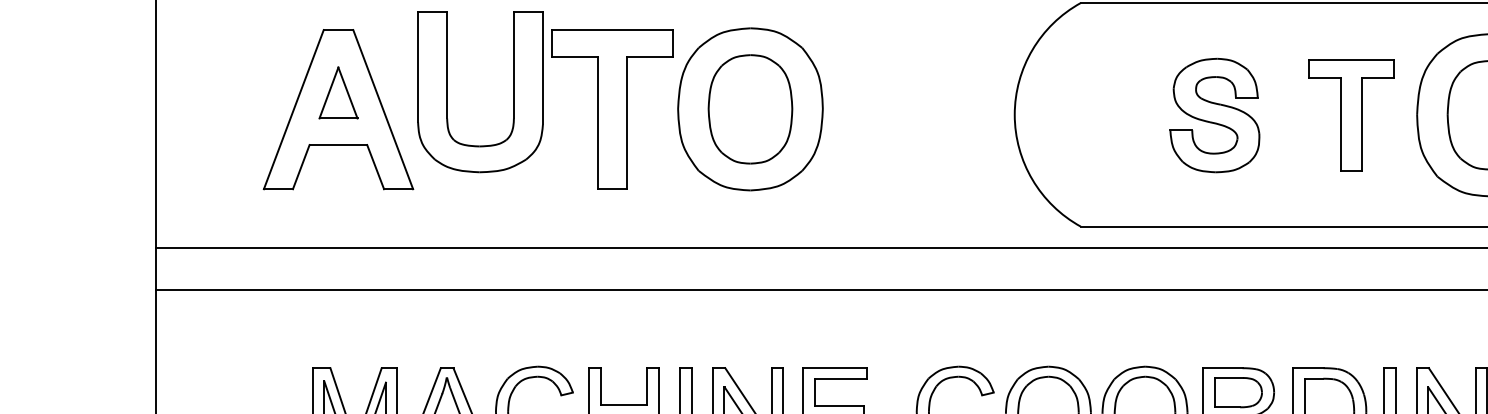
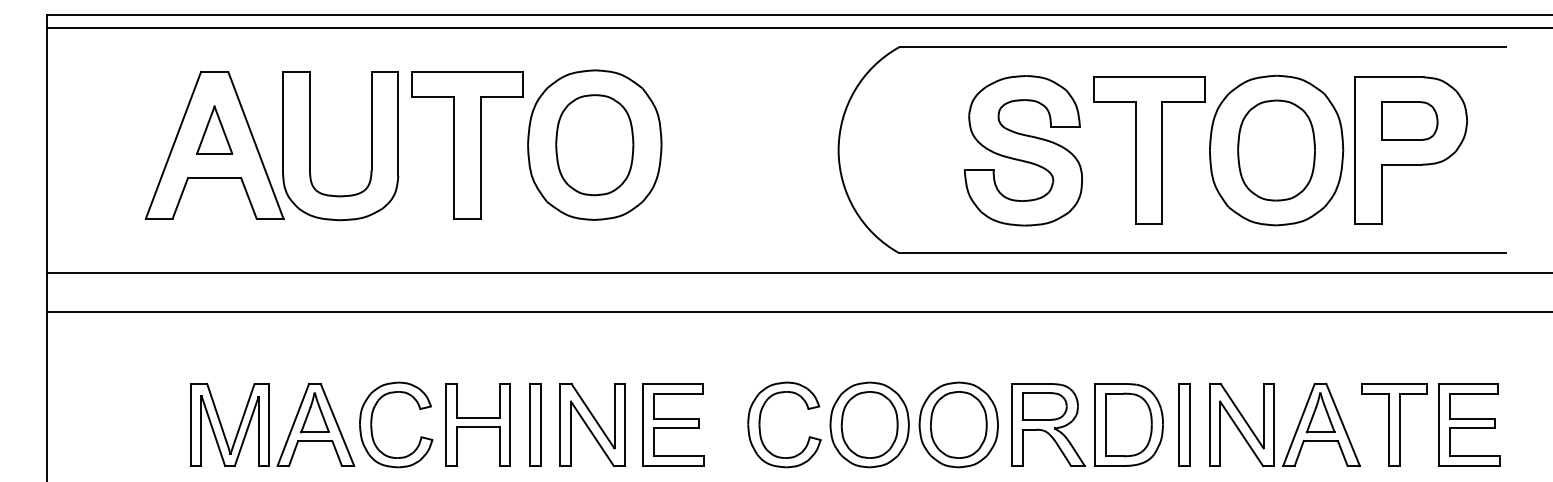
part: (447, 92) -> (310, 146), moved
part: (1214, 115) -> (1022, 150), size x1.43
part: (1351, 115) -> (1149, 150), size x1.43

